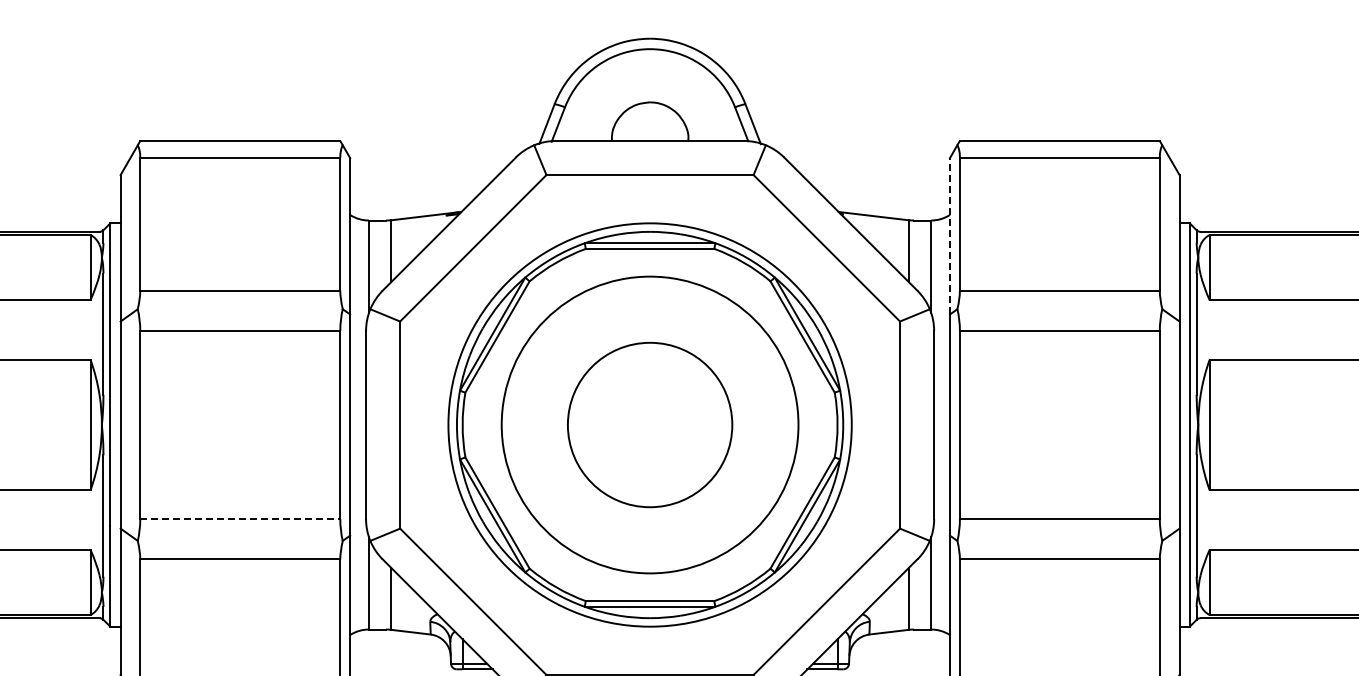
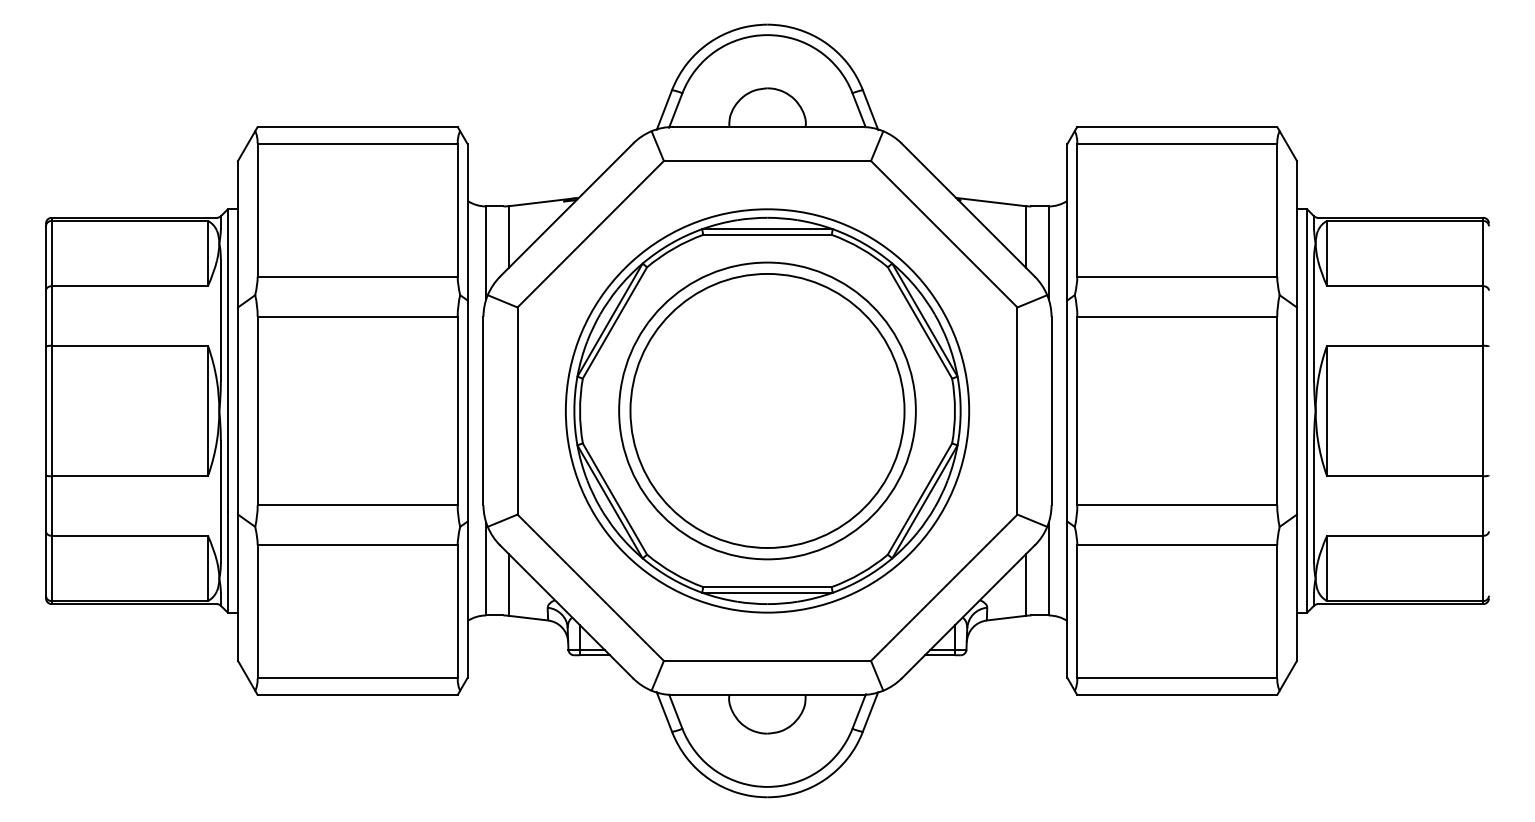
line: (950, 235) -> (1067, 221), dashed -> solid
circle: (650, 424) -> (767, 410), size x1.67
line: (240, 519) -> (357, 505), dashed -> solid

